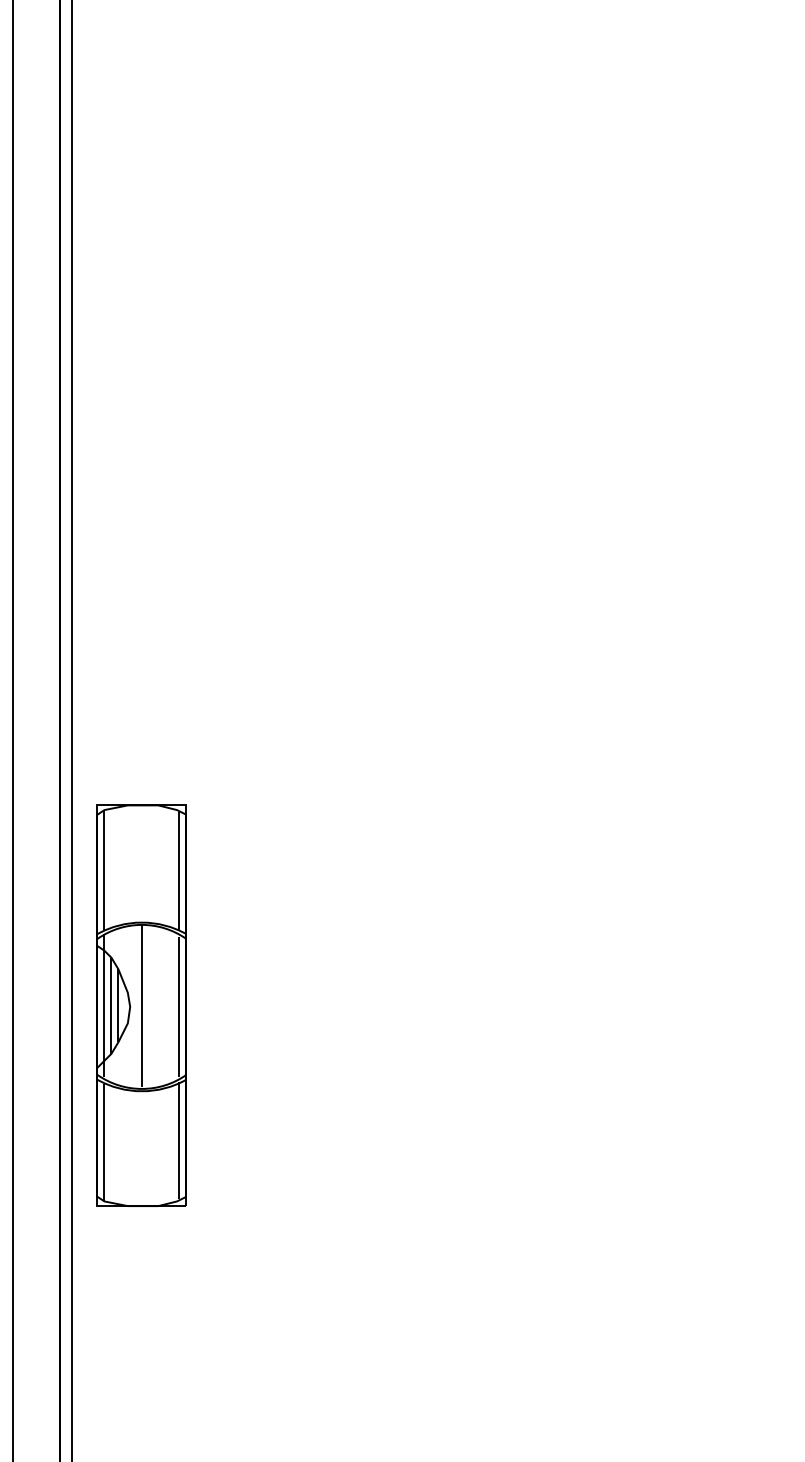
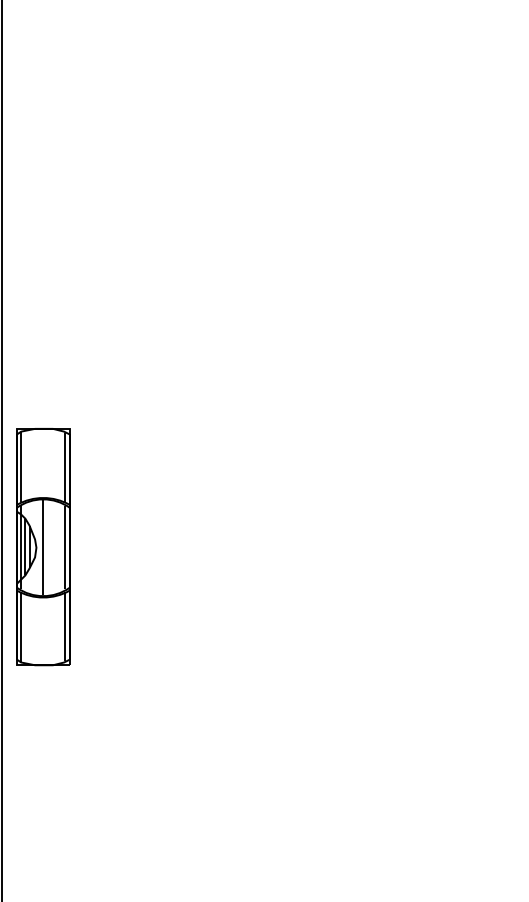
part: (142, 1006) -> (43, 547), moved

